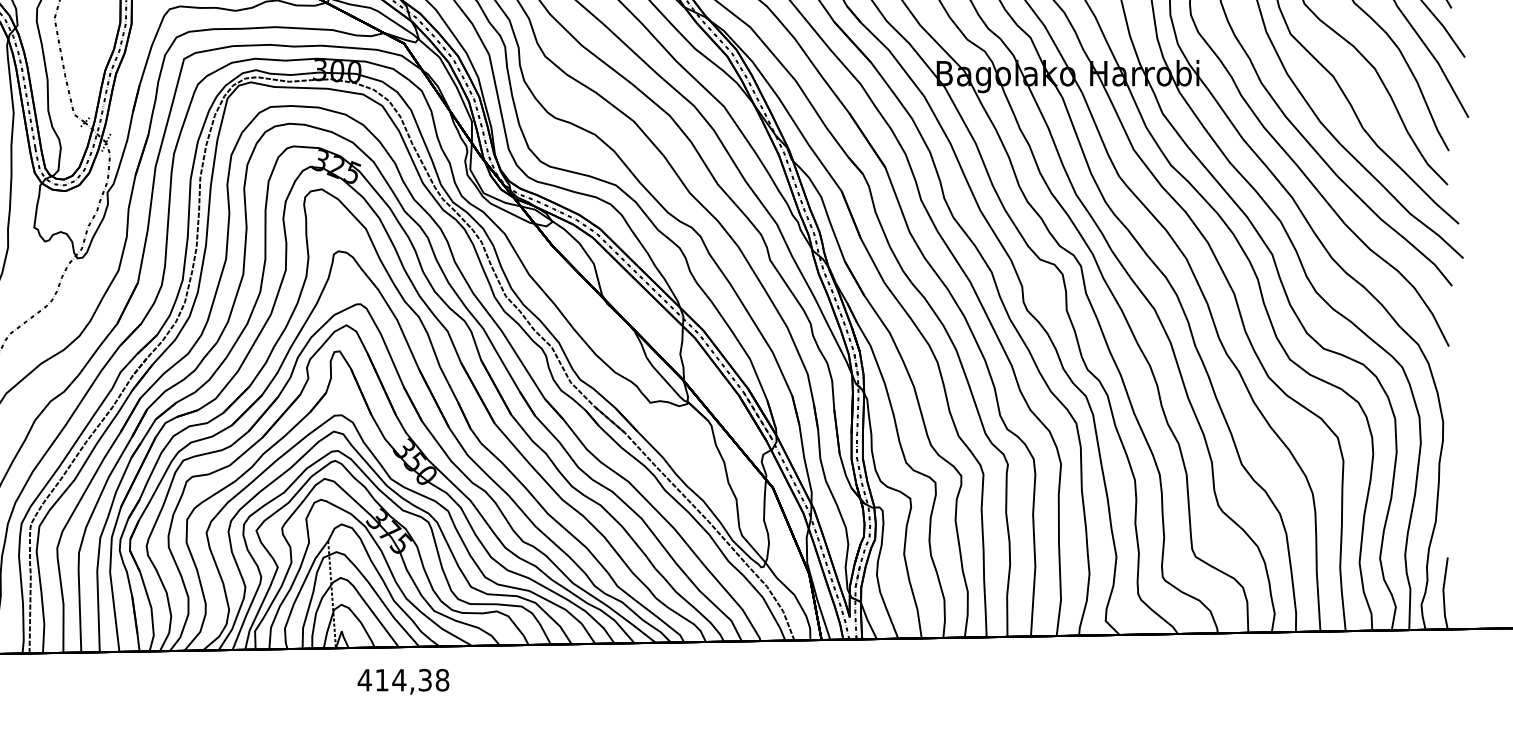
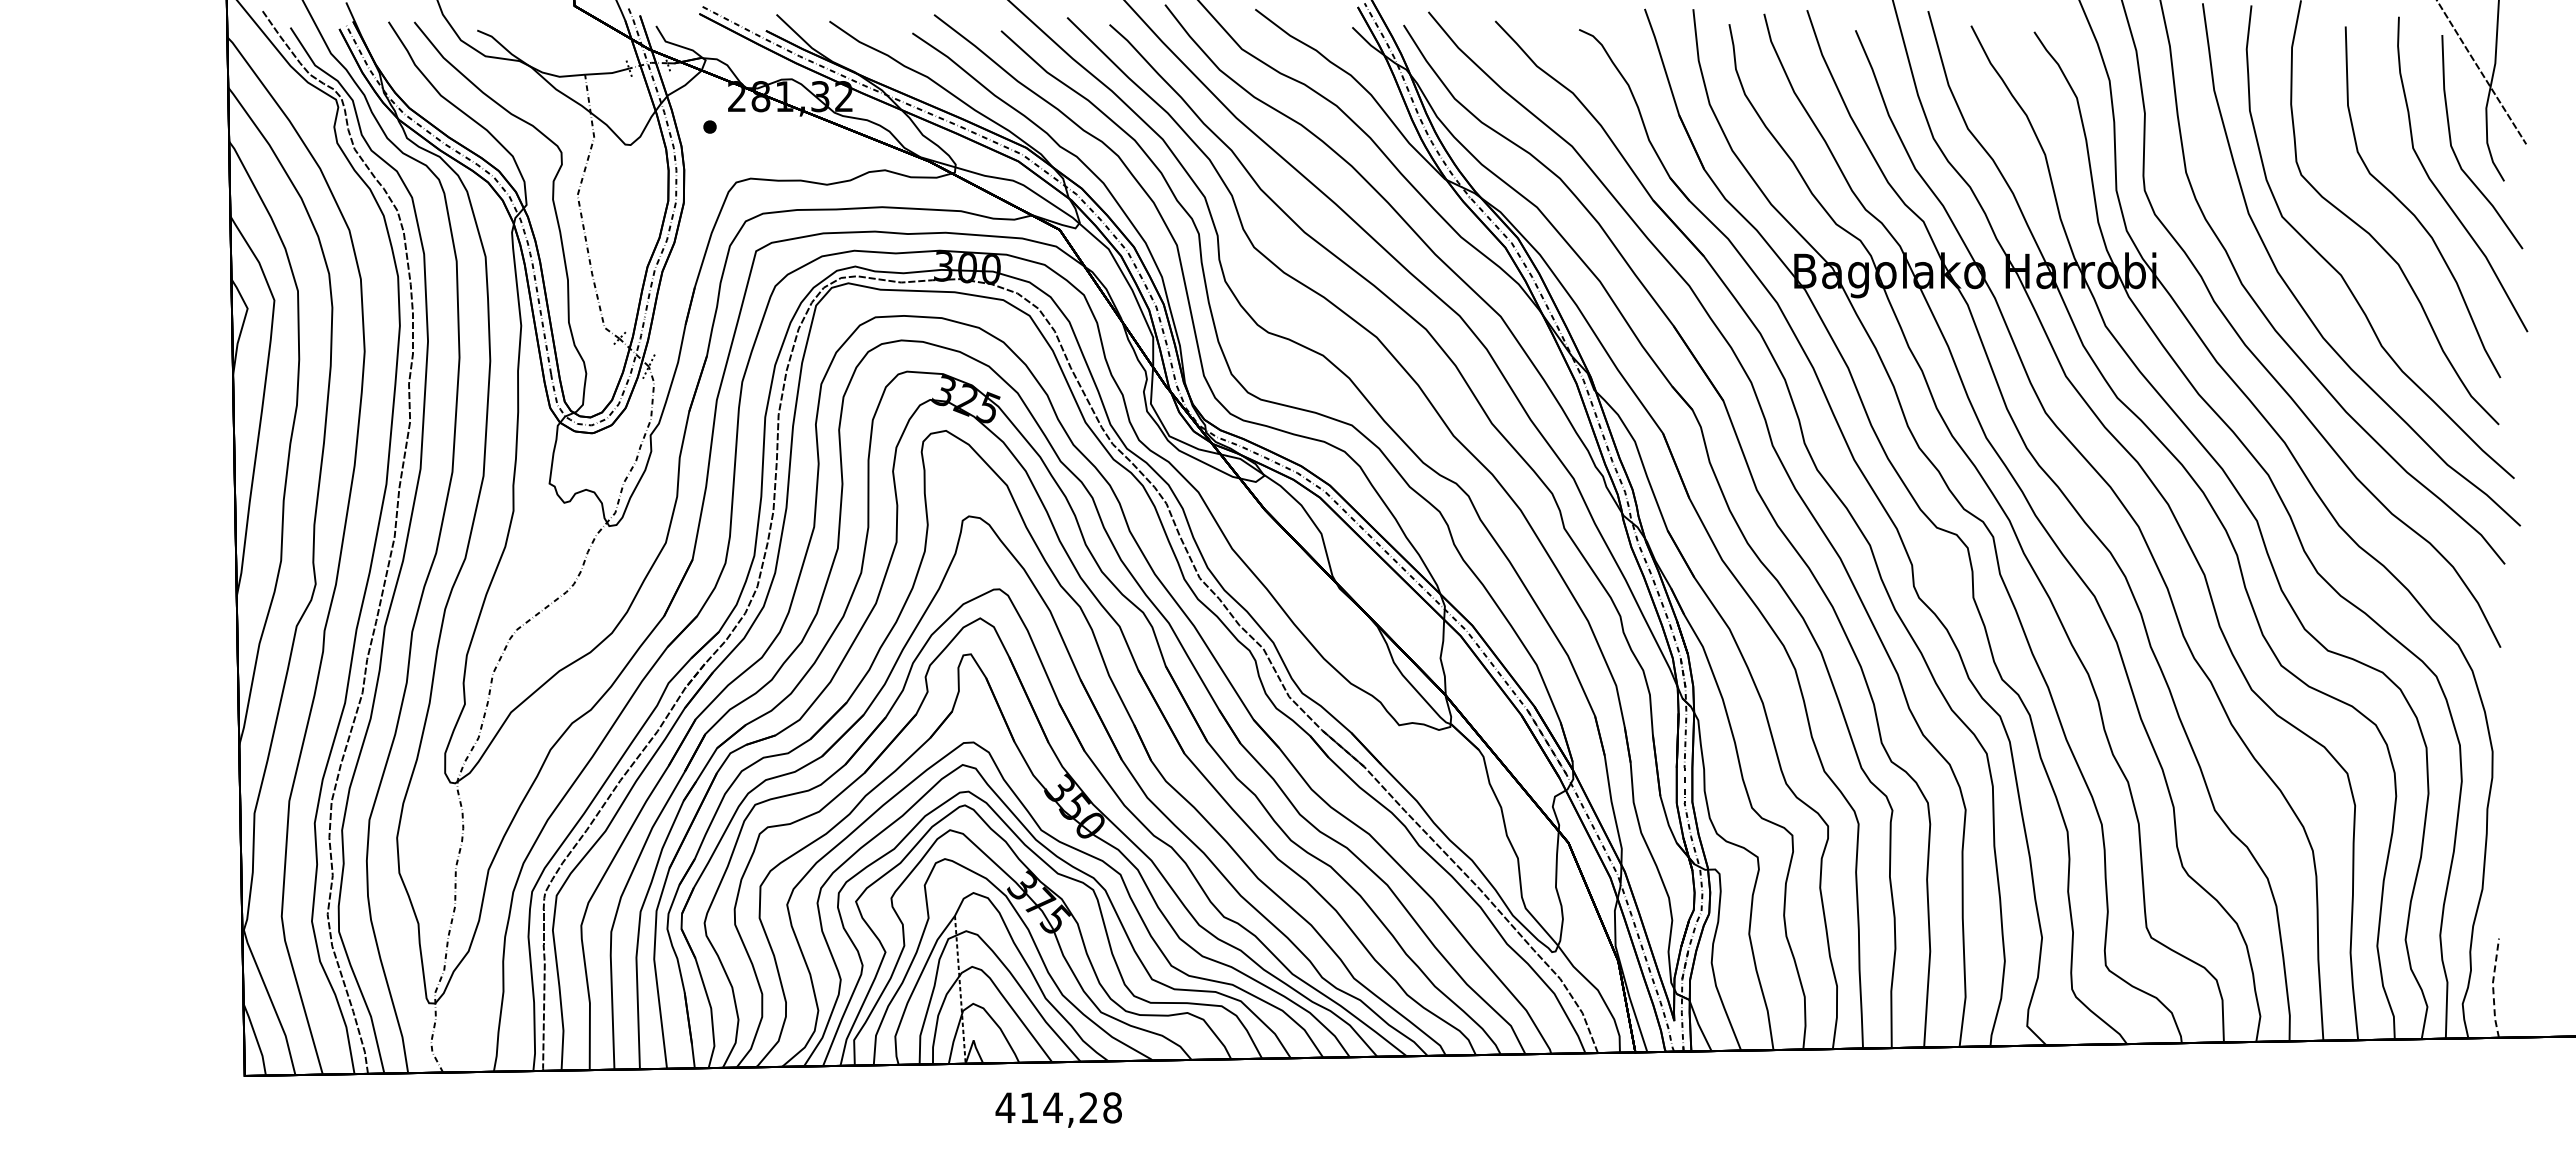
line: (1443, 593) -> (2493, 988), solid -> dashed
text: (425, 679) -> (1088, 1107), 414,38 -> 414,28

